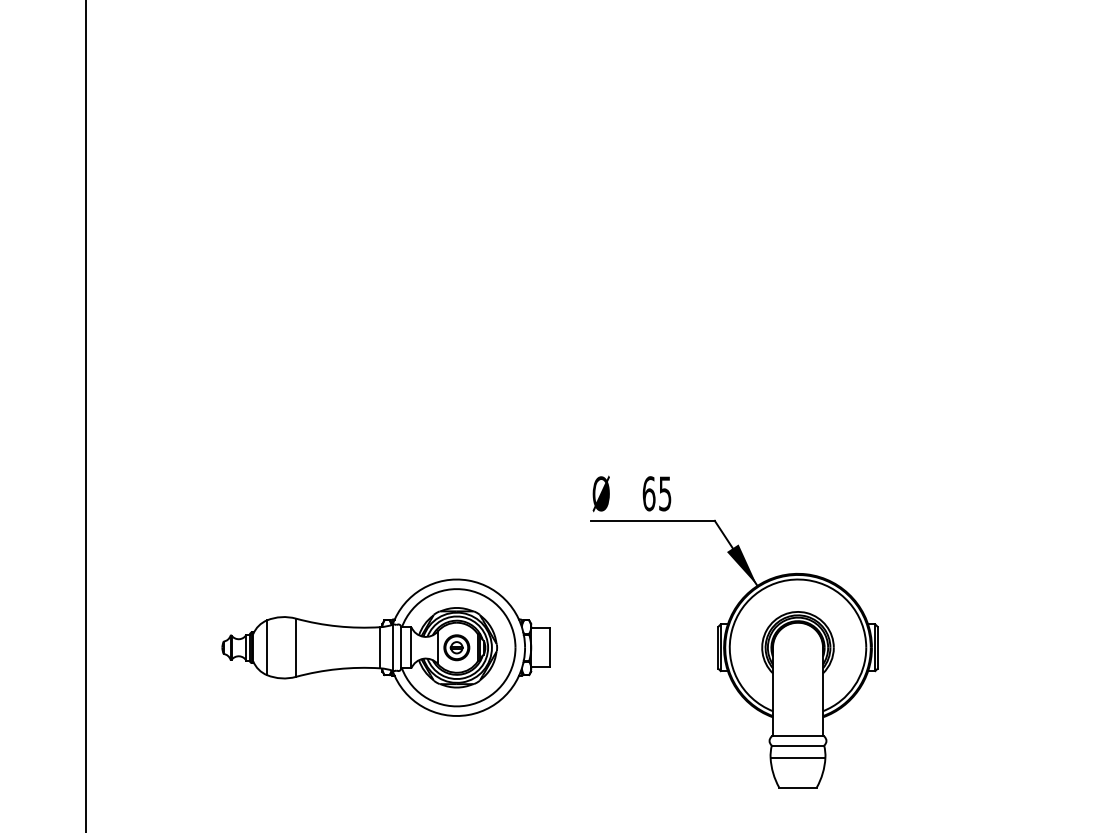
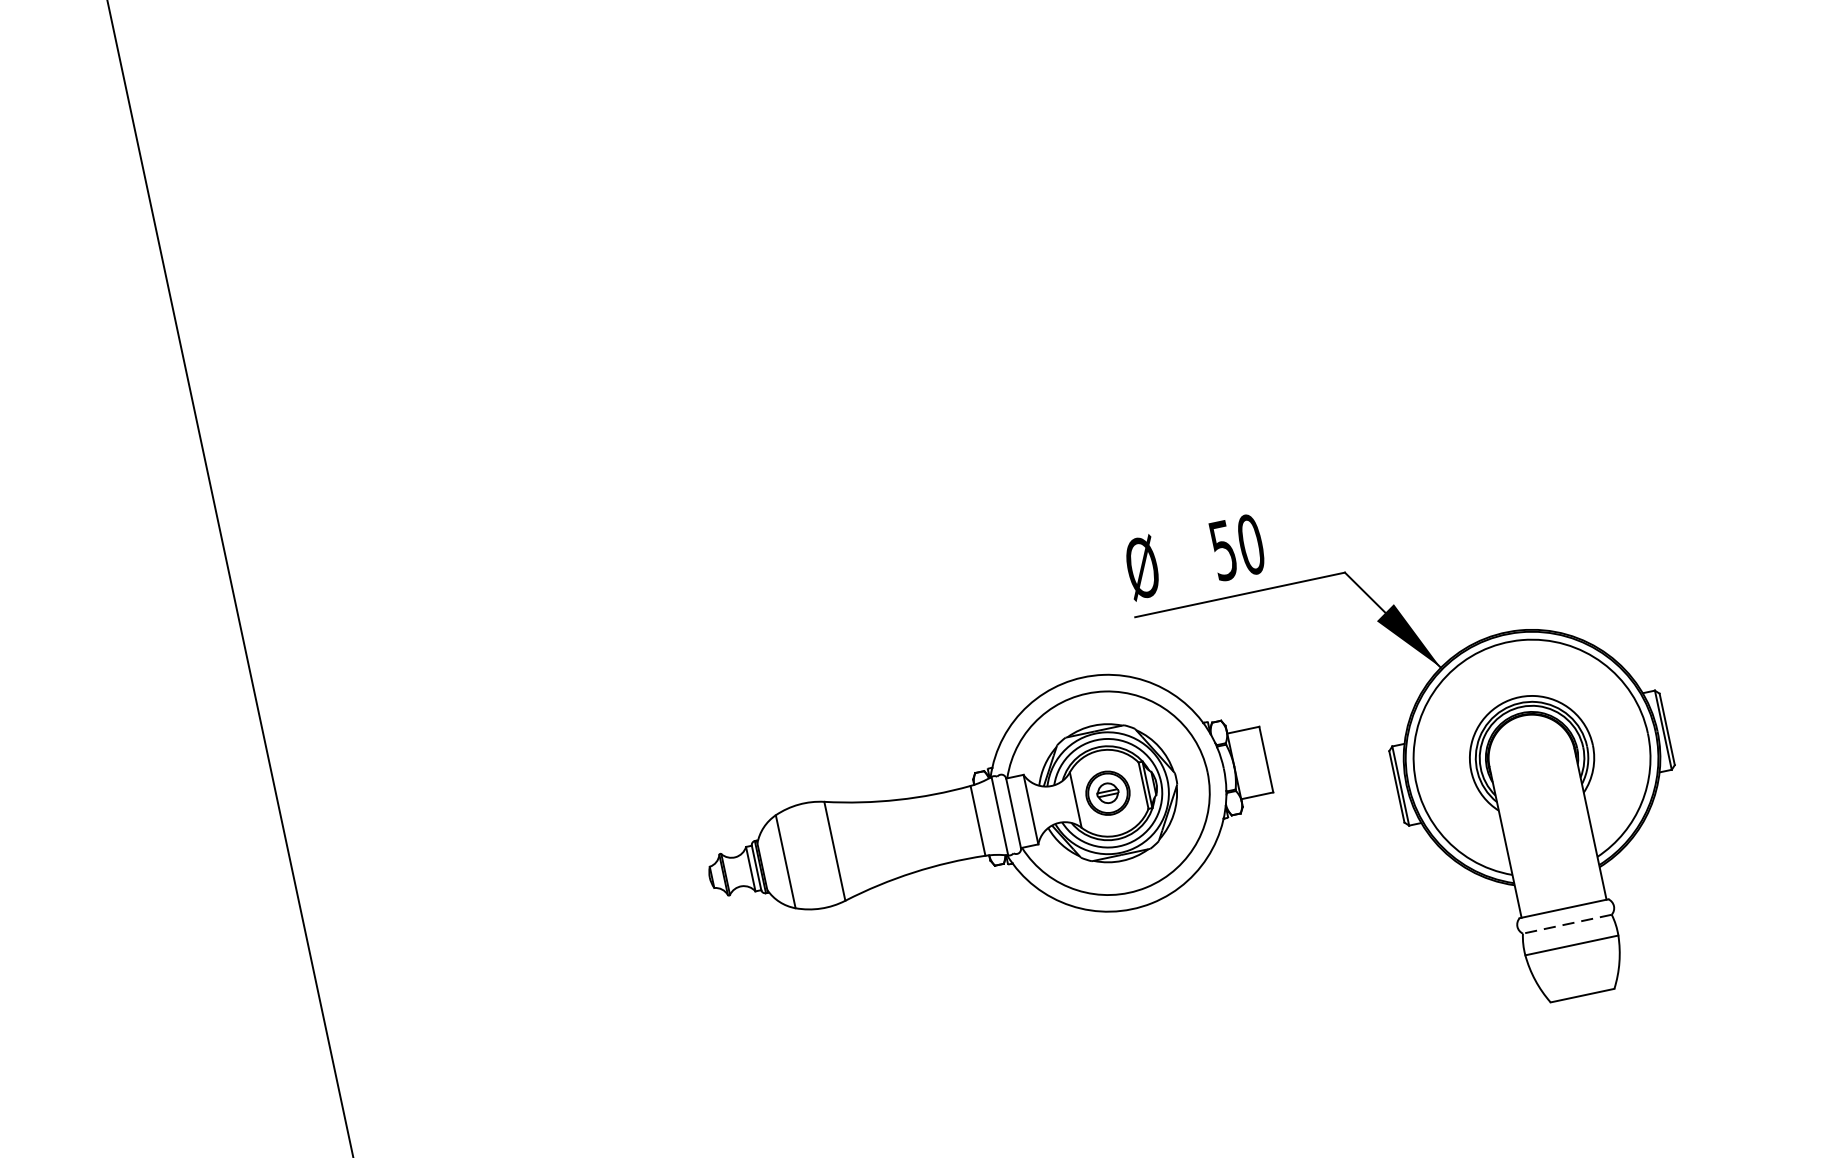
text: (656, 493) -> (1236, 547), 65 -> 50
part: (385, 647) -> (986, 818), moved
line: (797, 745) -> (1566, 924), solid -> dashed

